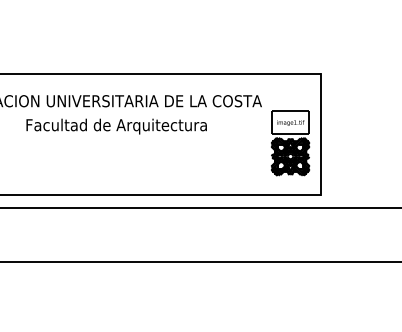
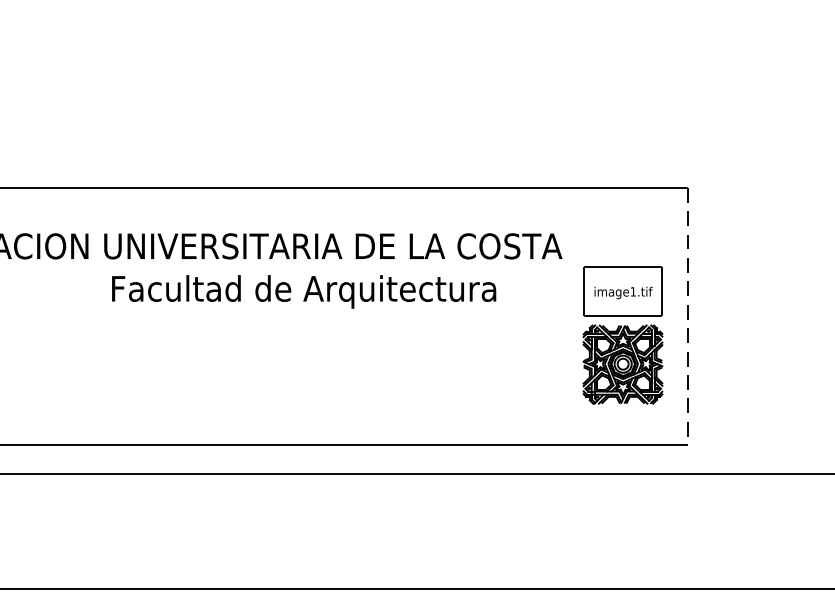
text: (116, 126) -> (303, 291), moved
line: (320, 134) -> (686, 317), solid -> dashed

